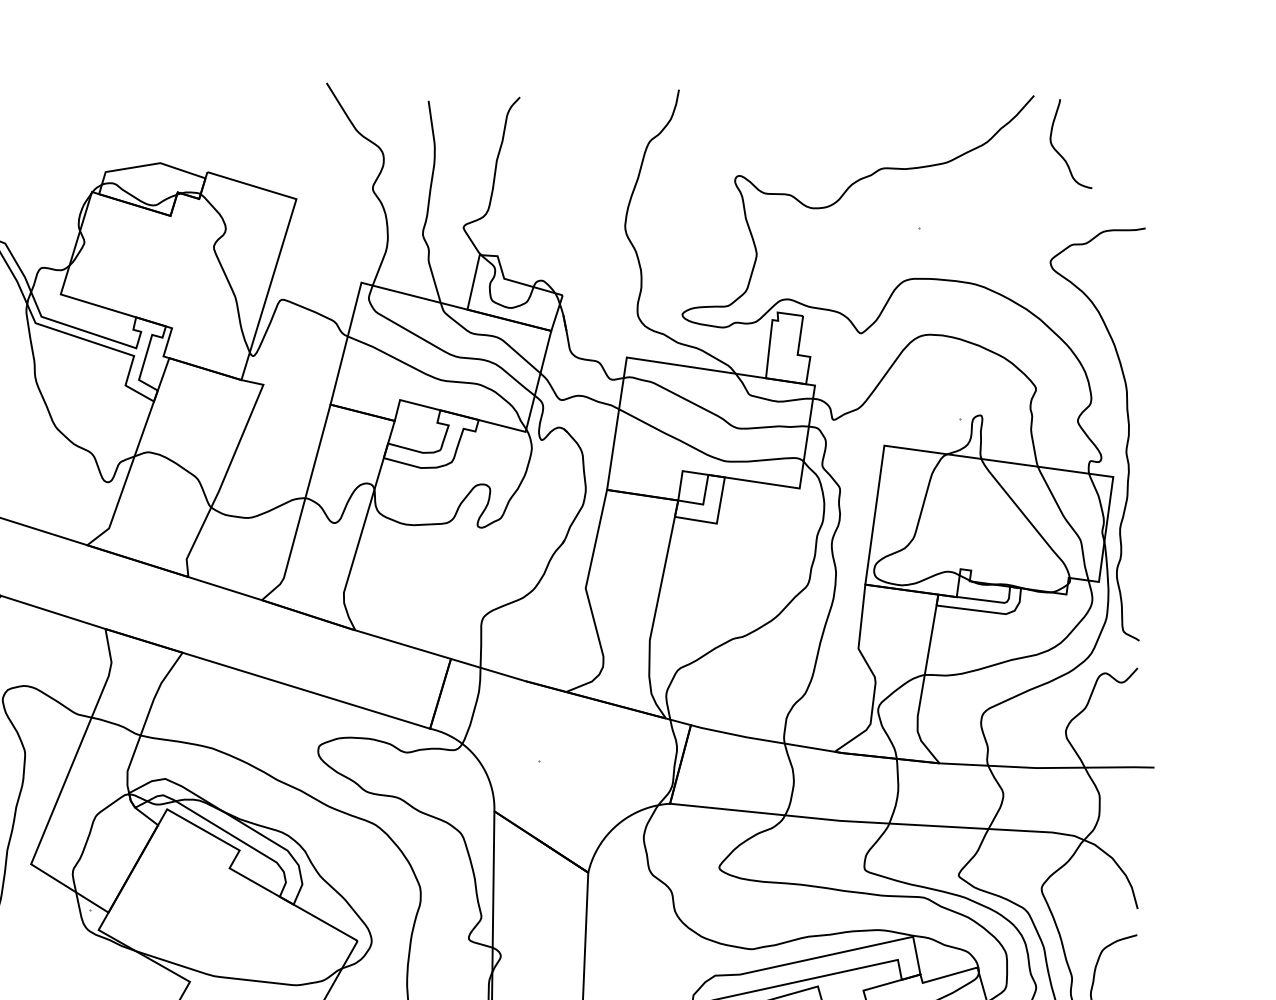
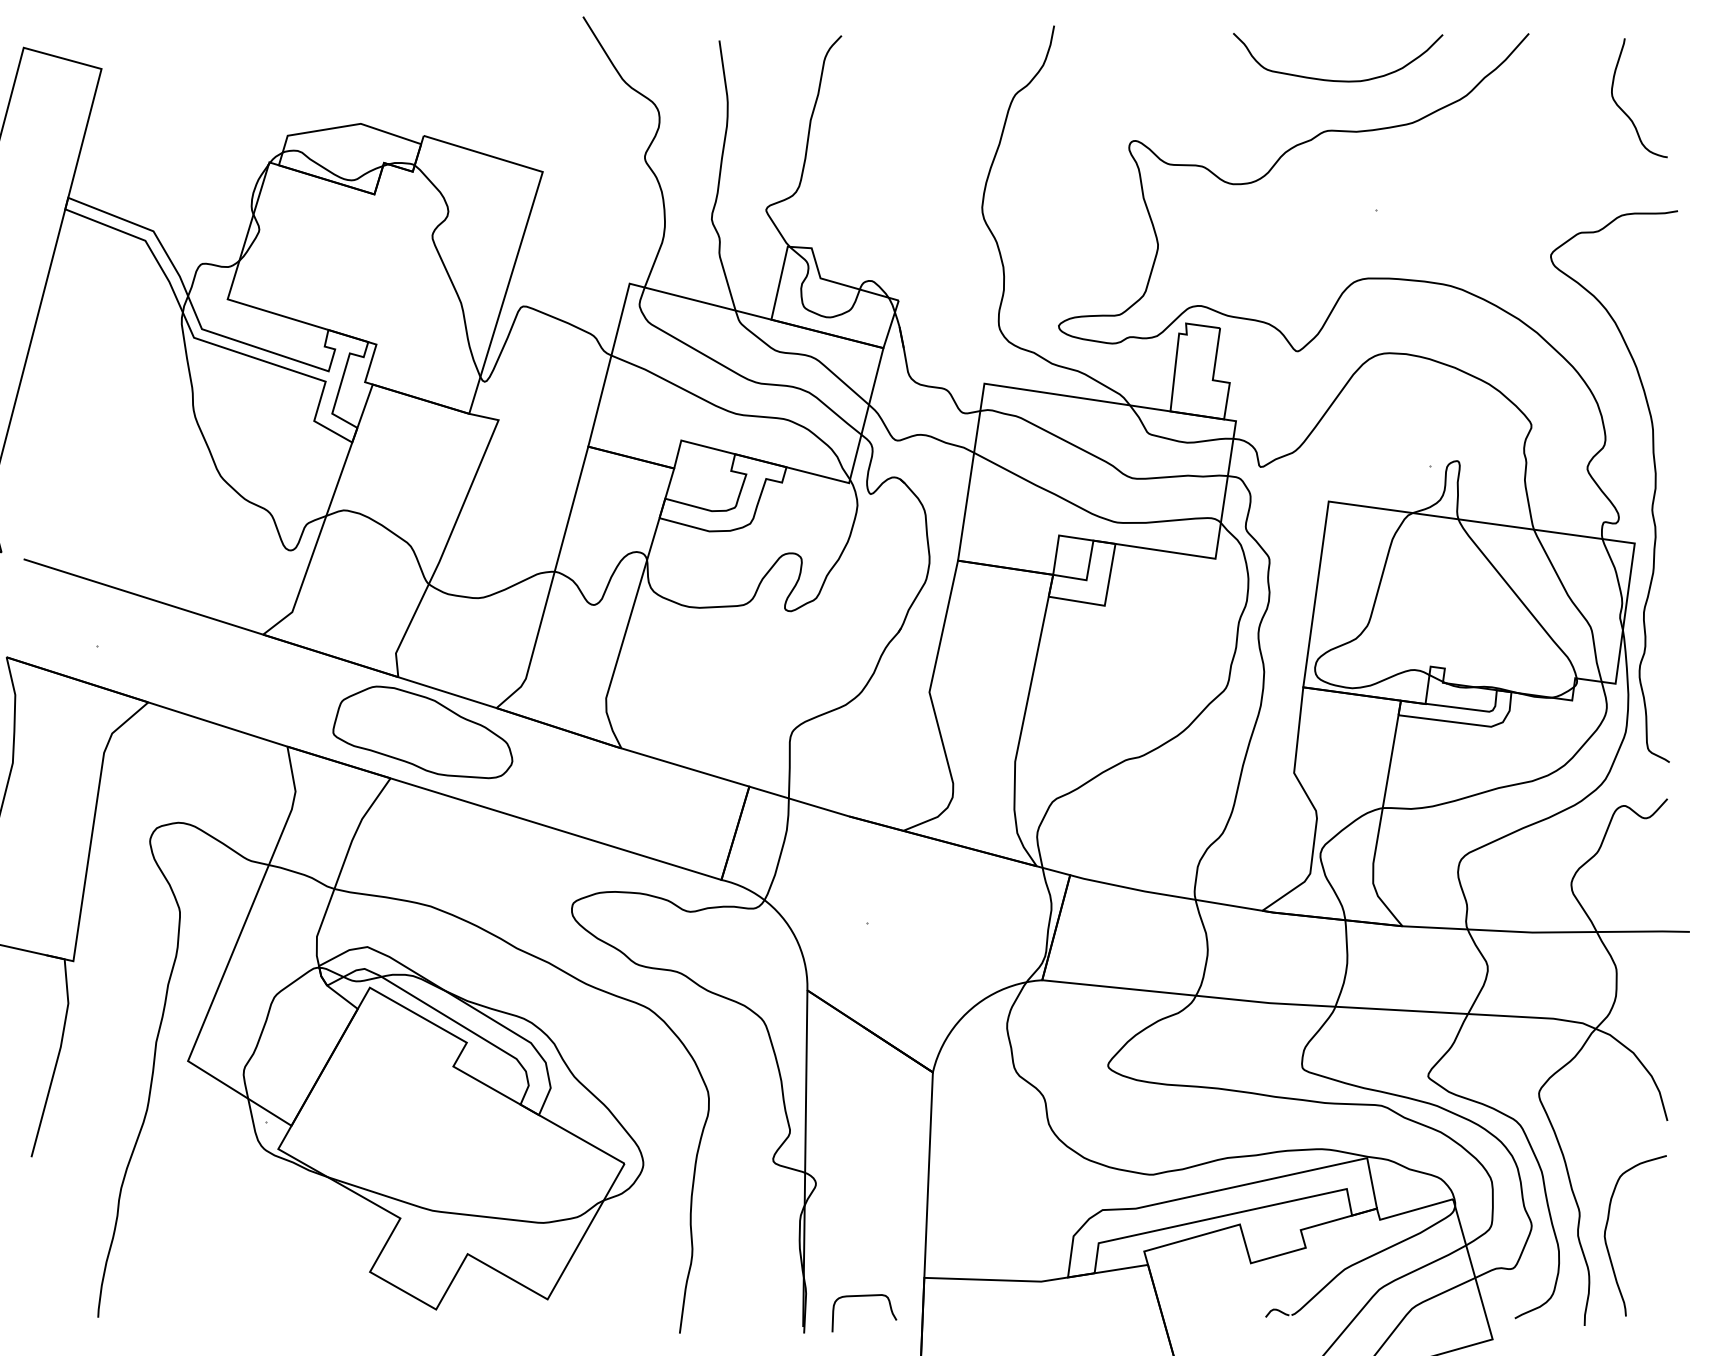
curve: (891, 130) -> (1338, 80), added
curve: (1060, 154) -> (1625, 112), moved
part: (206, 618) -> (422, 732), added

